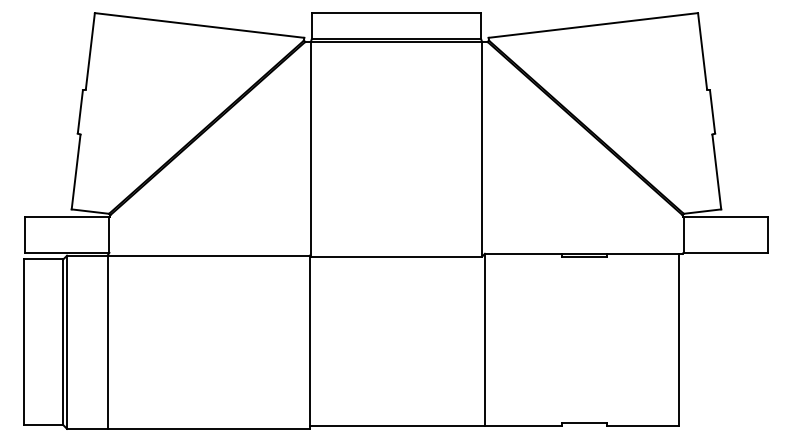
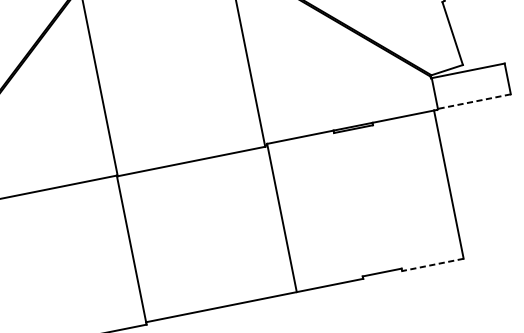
line: (725, 252) -> (474, 101), solid -> dashed
line: (643, 426) -> (433, 265), solid -> dashed

